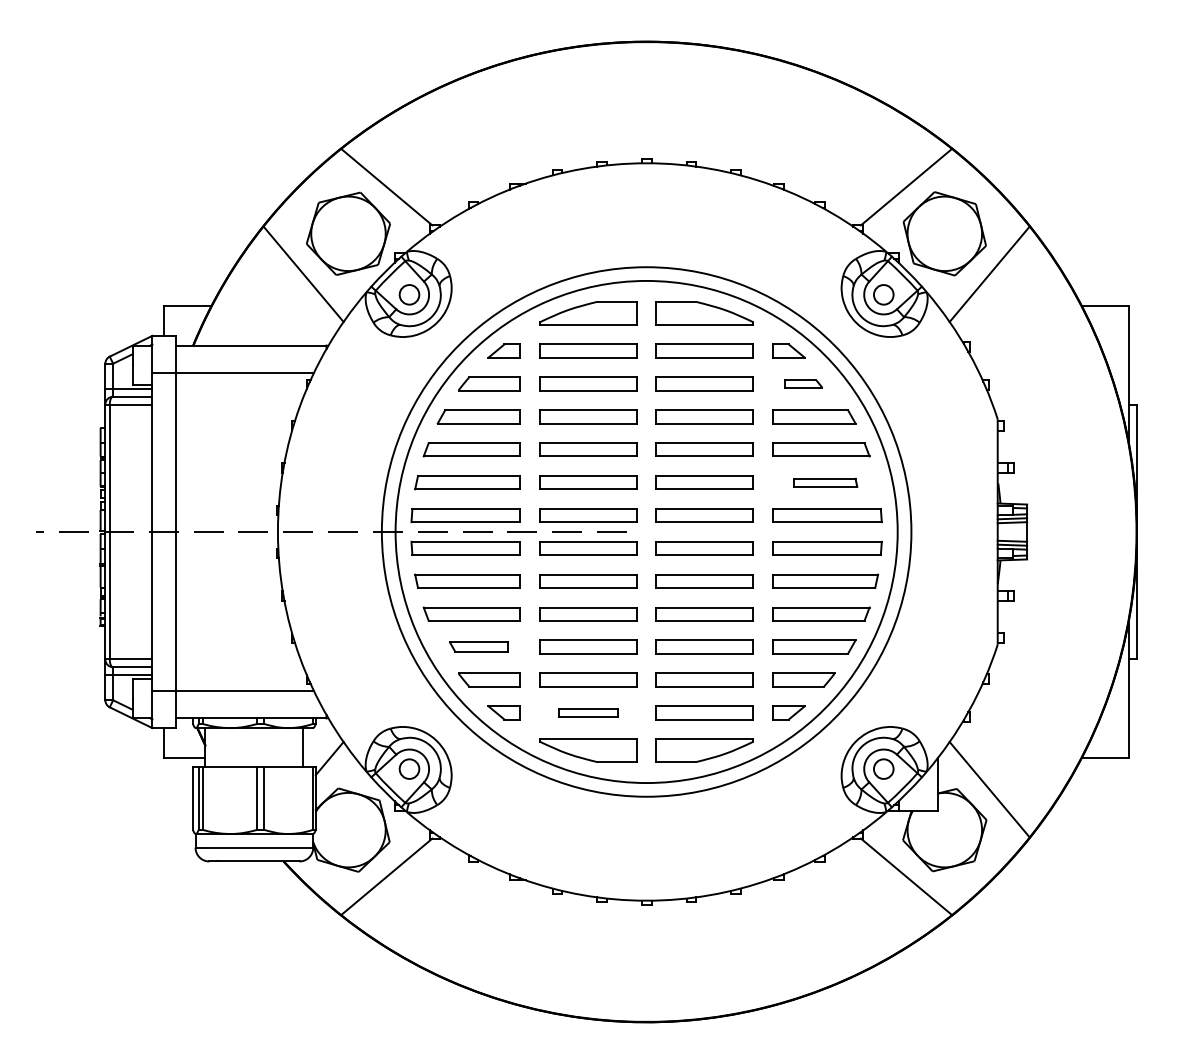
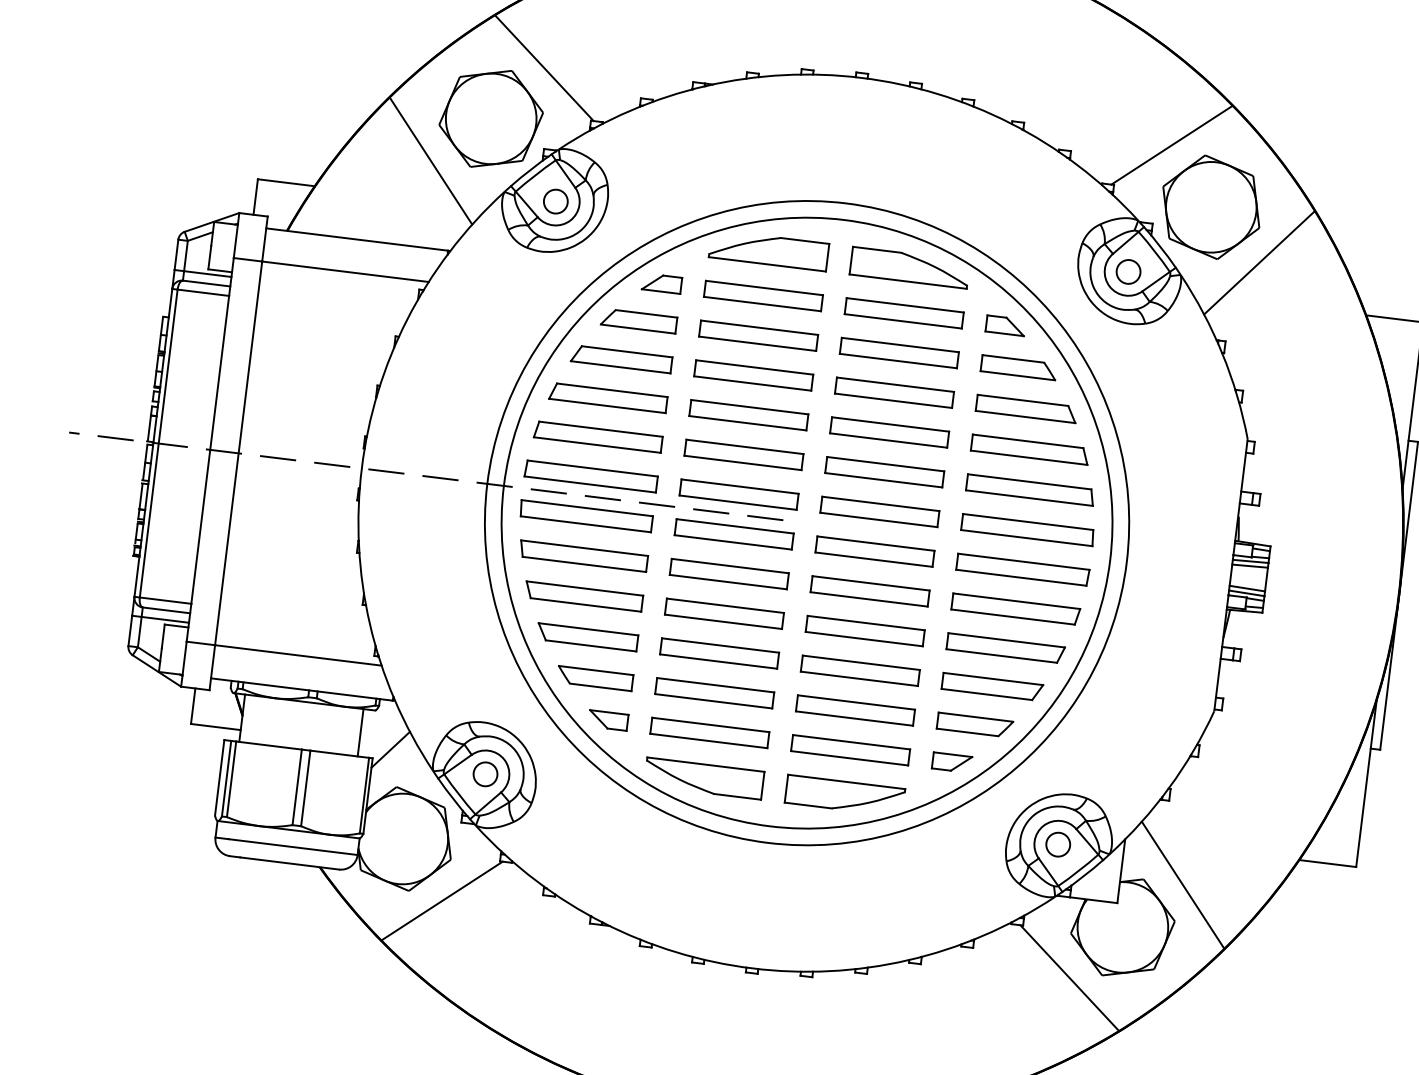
part: (803, 383) -> (1018, 367), size x1.67
part: (825, 482) -> (1030, 489), size x1.67
part: (478, 646) -> (587, 636), size x1.43
part: (588, 712) -> (710, 732), size x1.67

